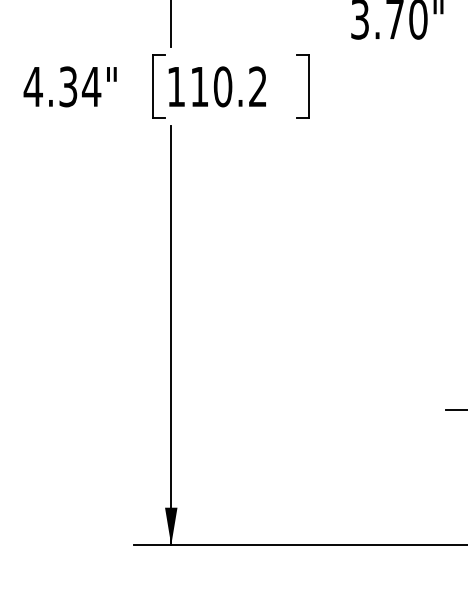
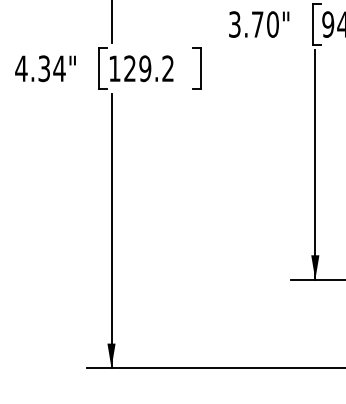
text: (211, 86) -> (137, 68), 110.2 -> 129.2

